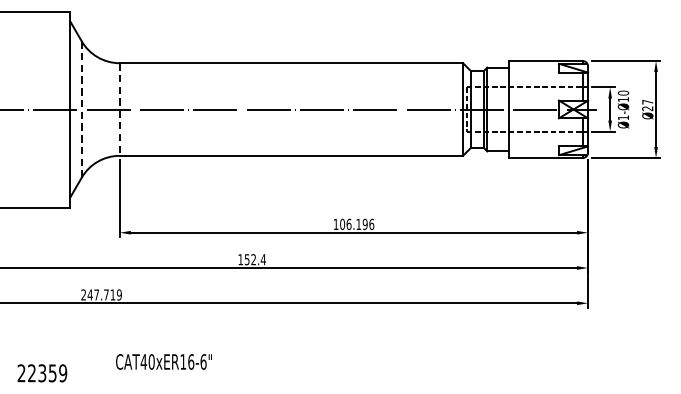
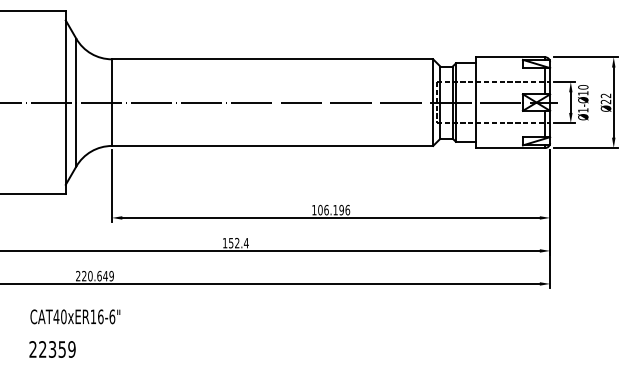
text: (647, 101) -> (605, 95), 27 -> 22
line: (81, 109) -> (76, 102), dashed -> solid
line: (120, 110) -> (112, 103), dashed -> solid
text: (101, 294) -> (94, 275), 247.719 -> 220.649
text: (164, 361) -> (75, 316), moved
text: (42, 373) -> (52, 349), moved

